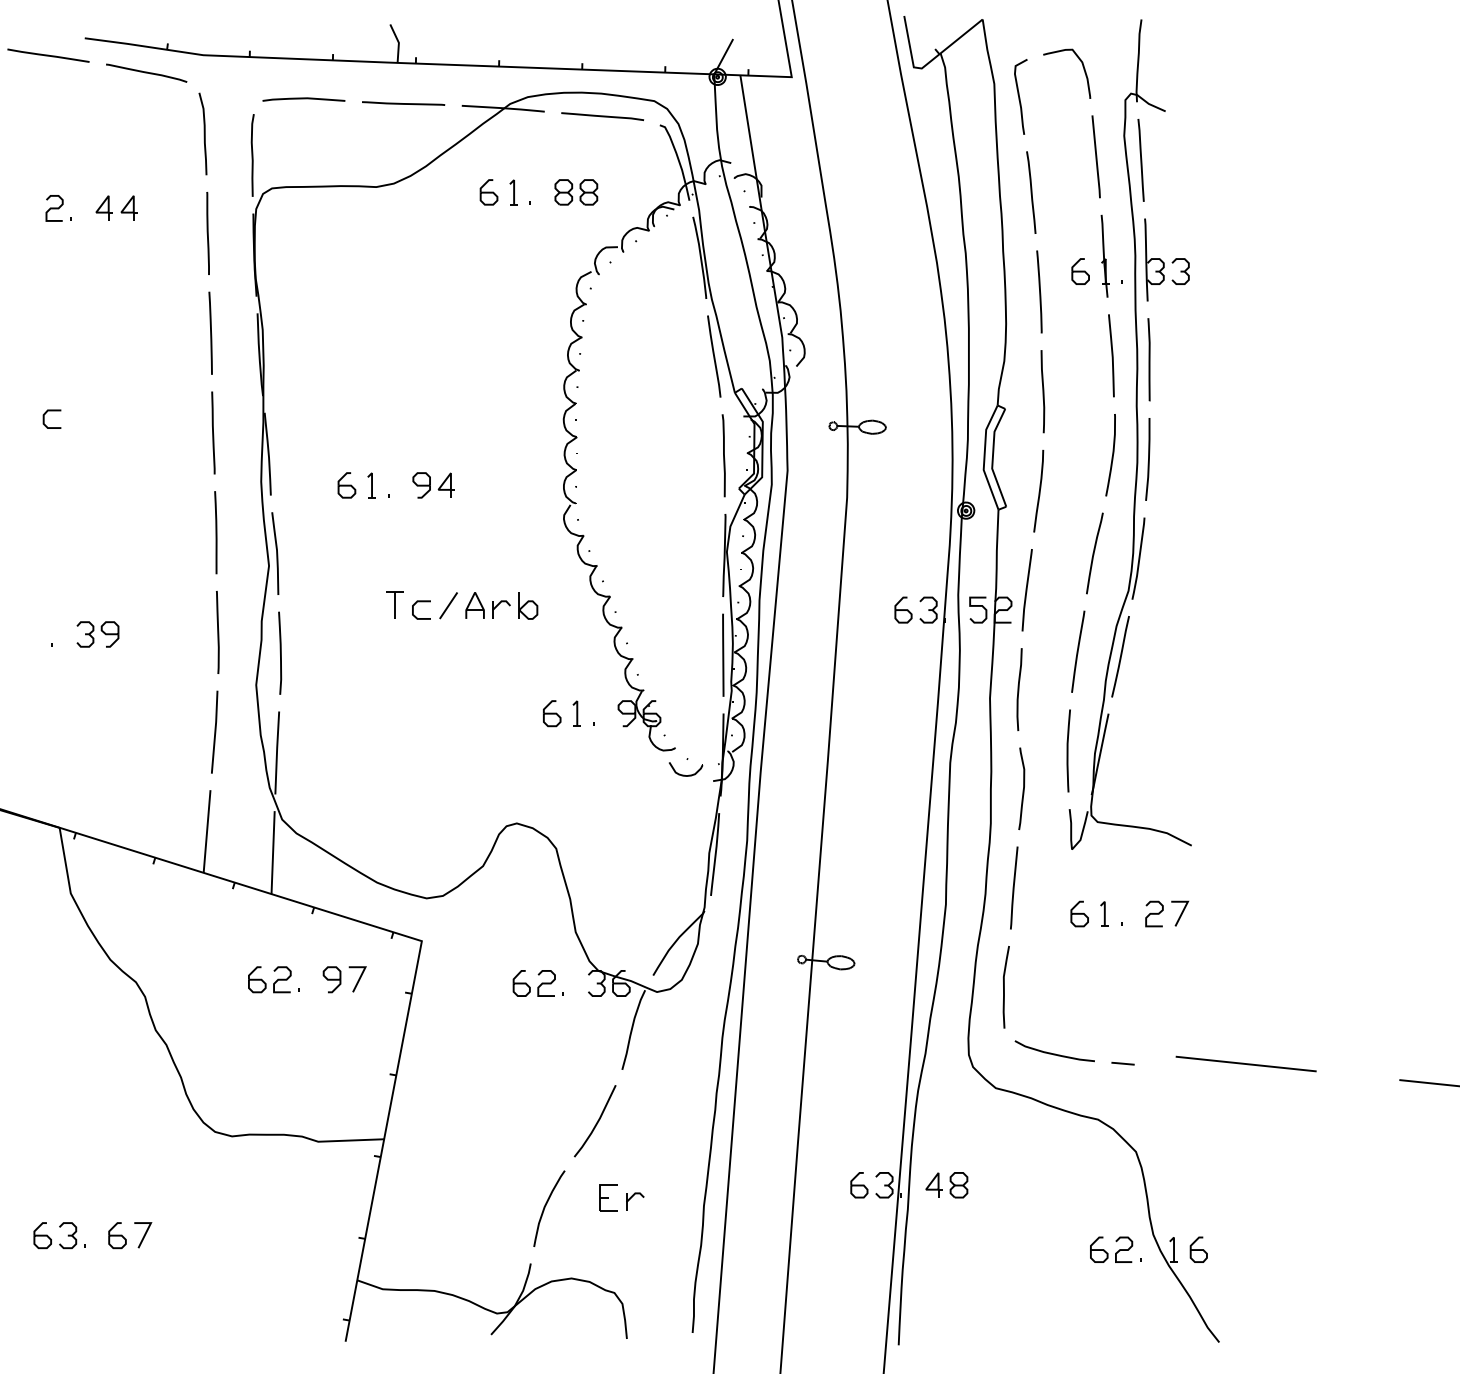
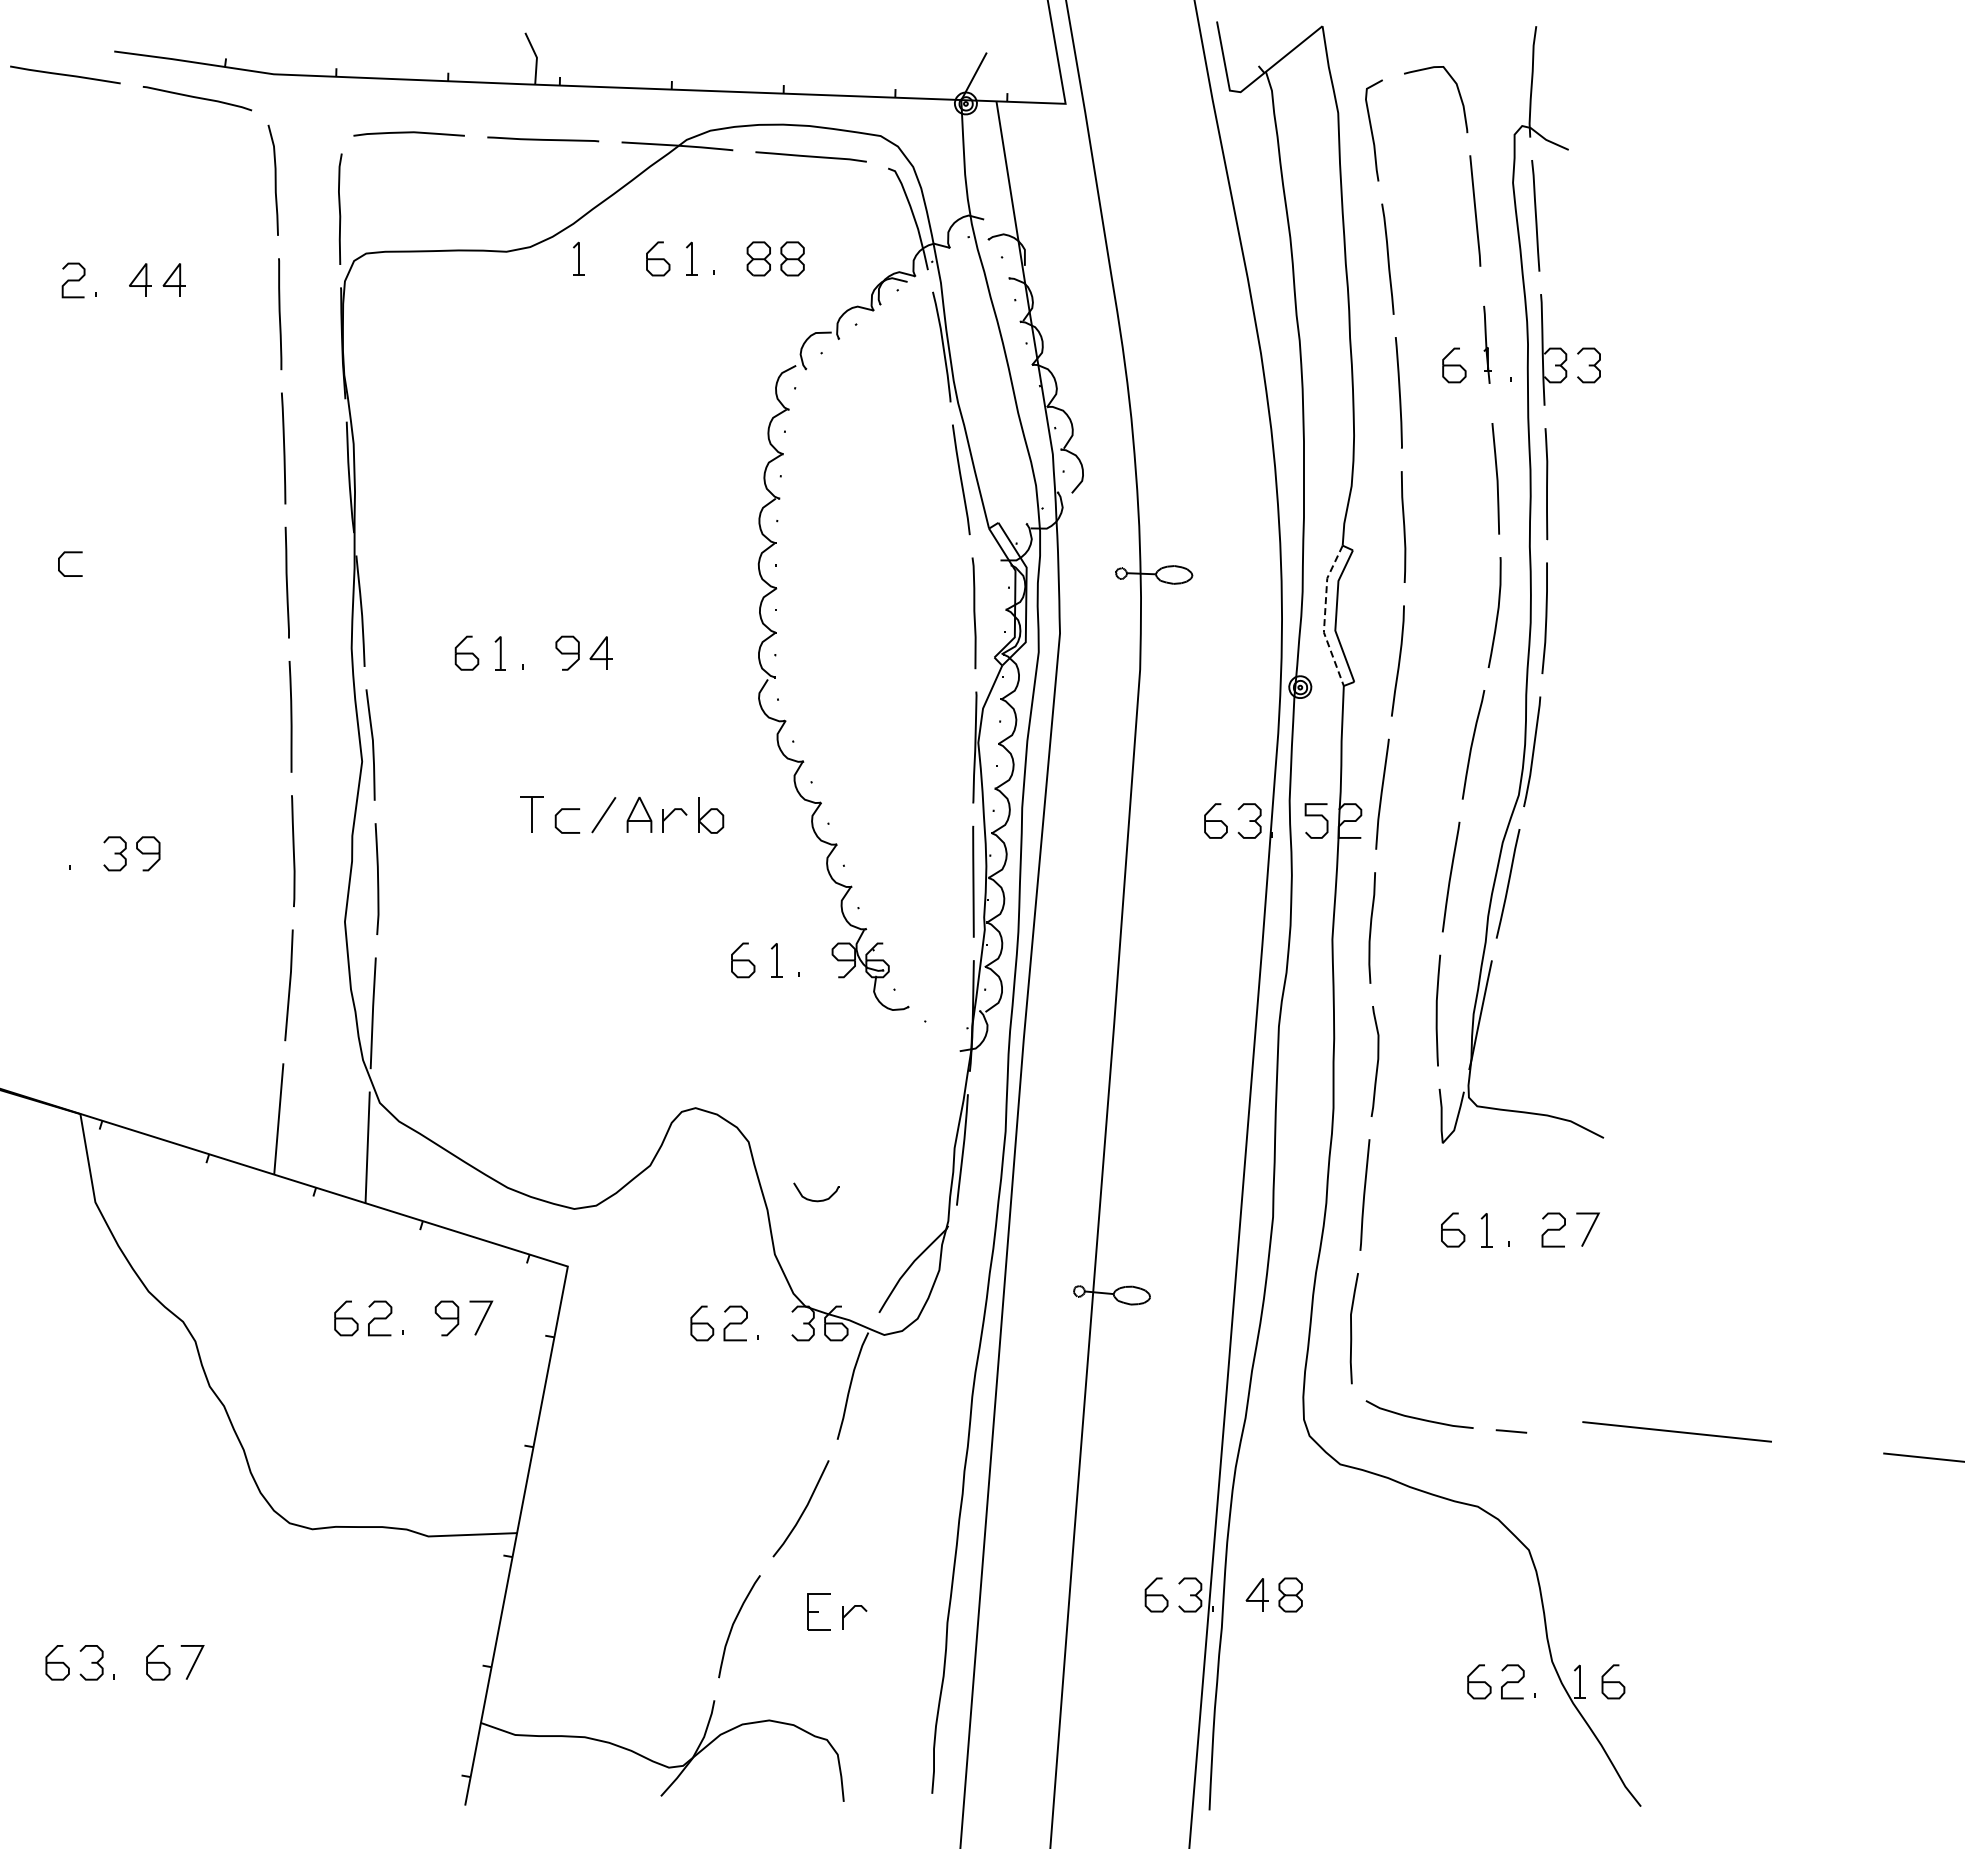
part: (429, 192) -> (578, 258), added
part: (1105, 256) -> (1487, 344), size x0.7
line: (984, 457) -> (1324, 615), solid -> dashed
part: (686, 775) -> (816, 1200), moved

